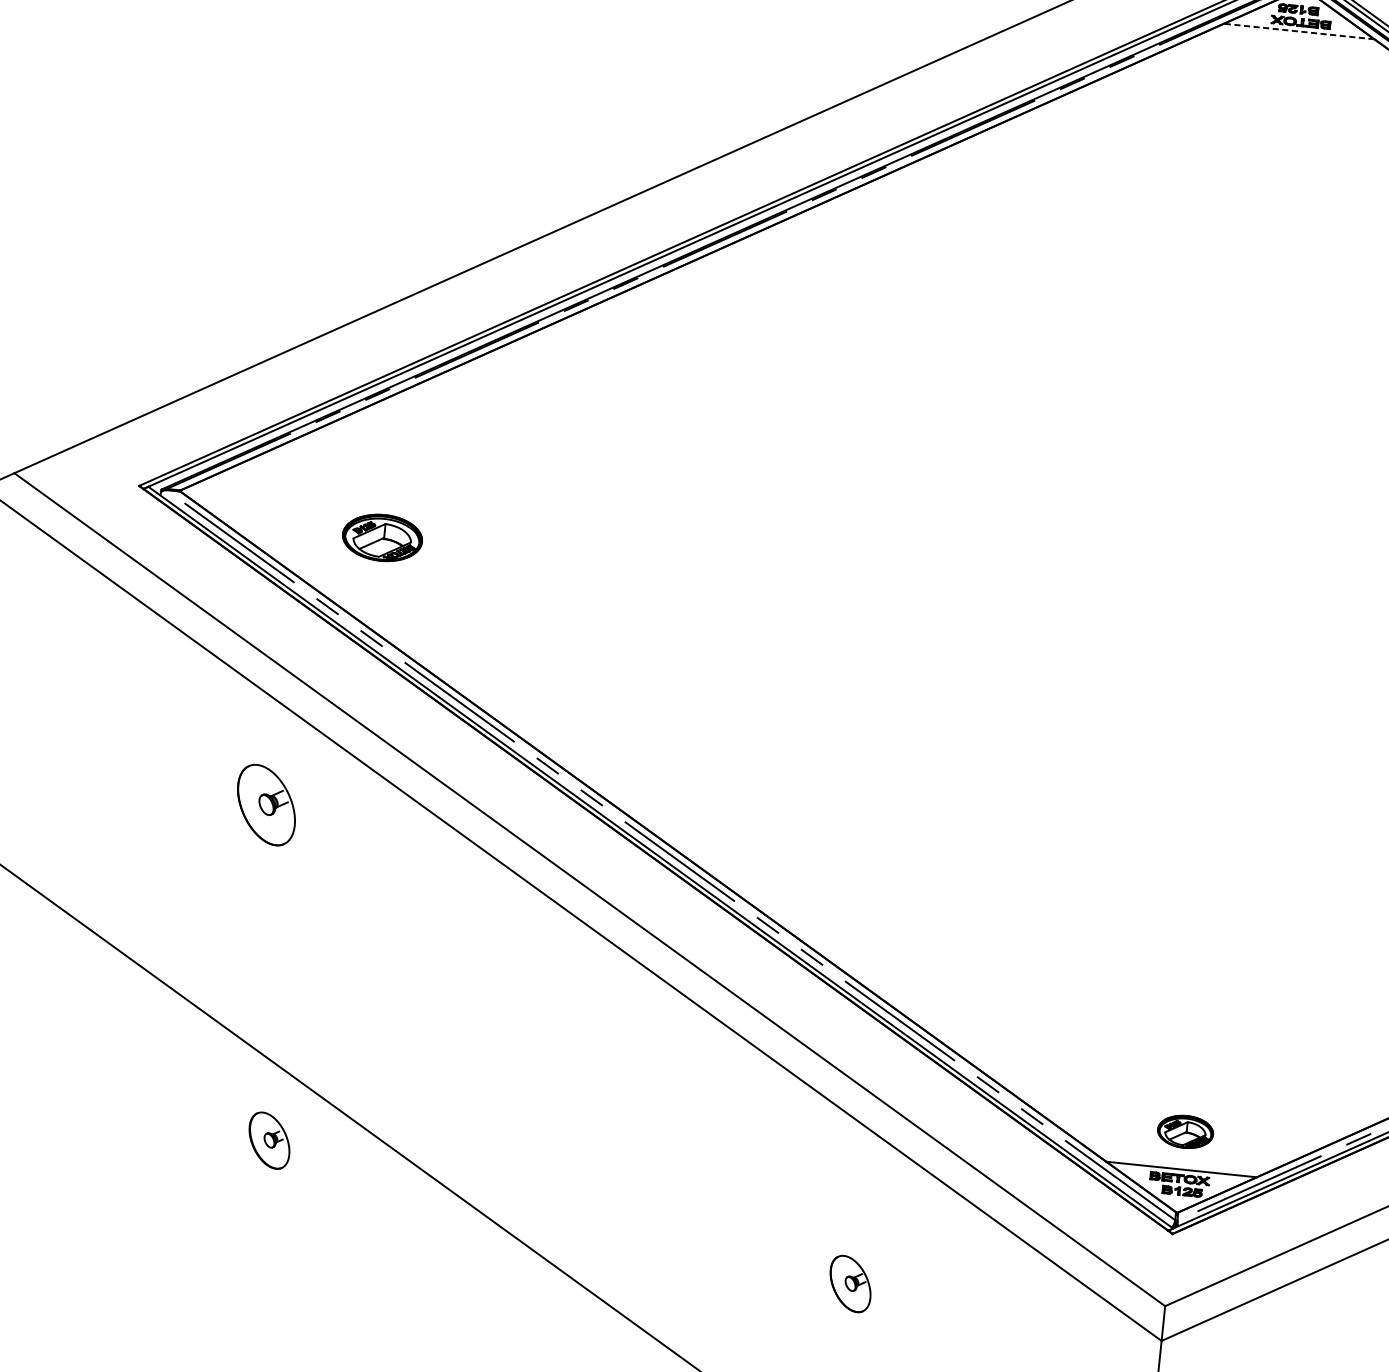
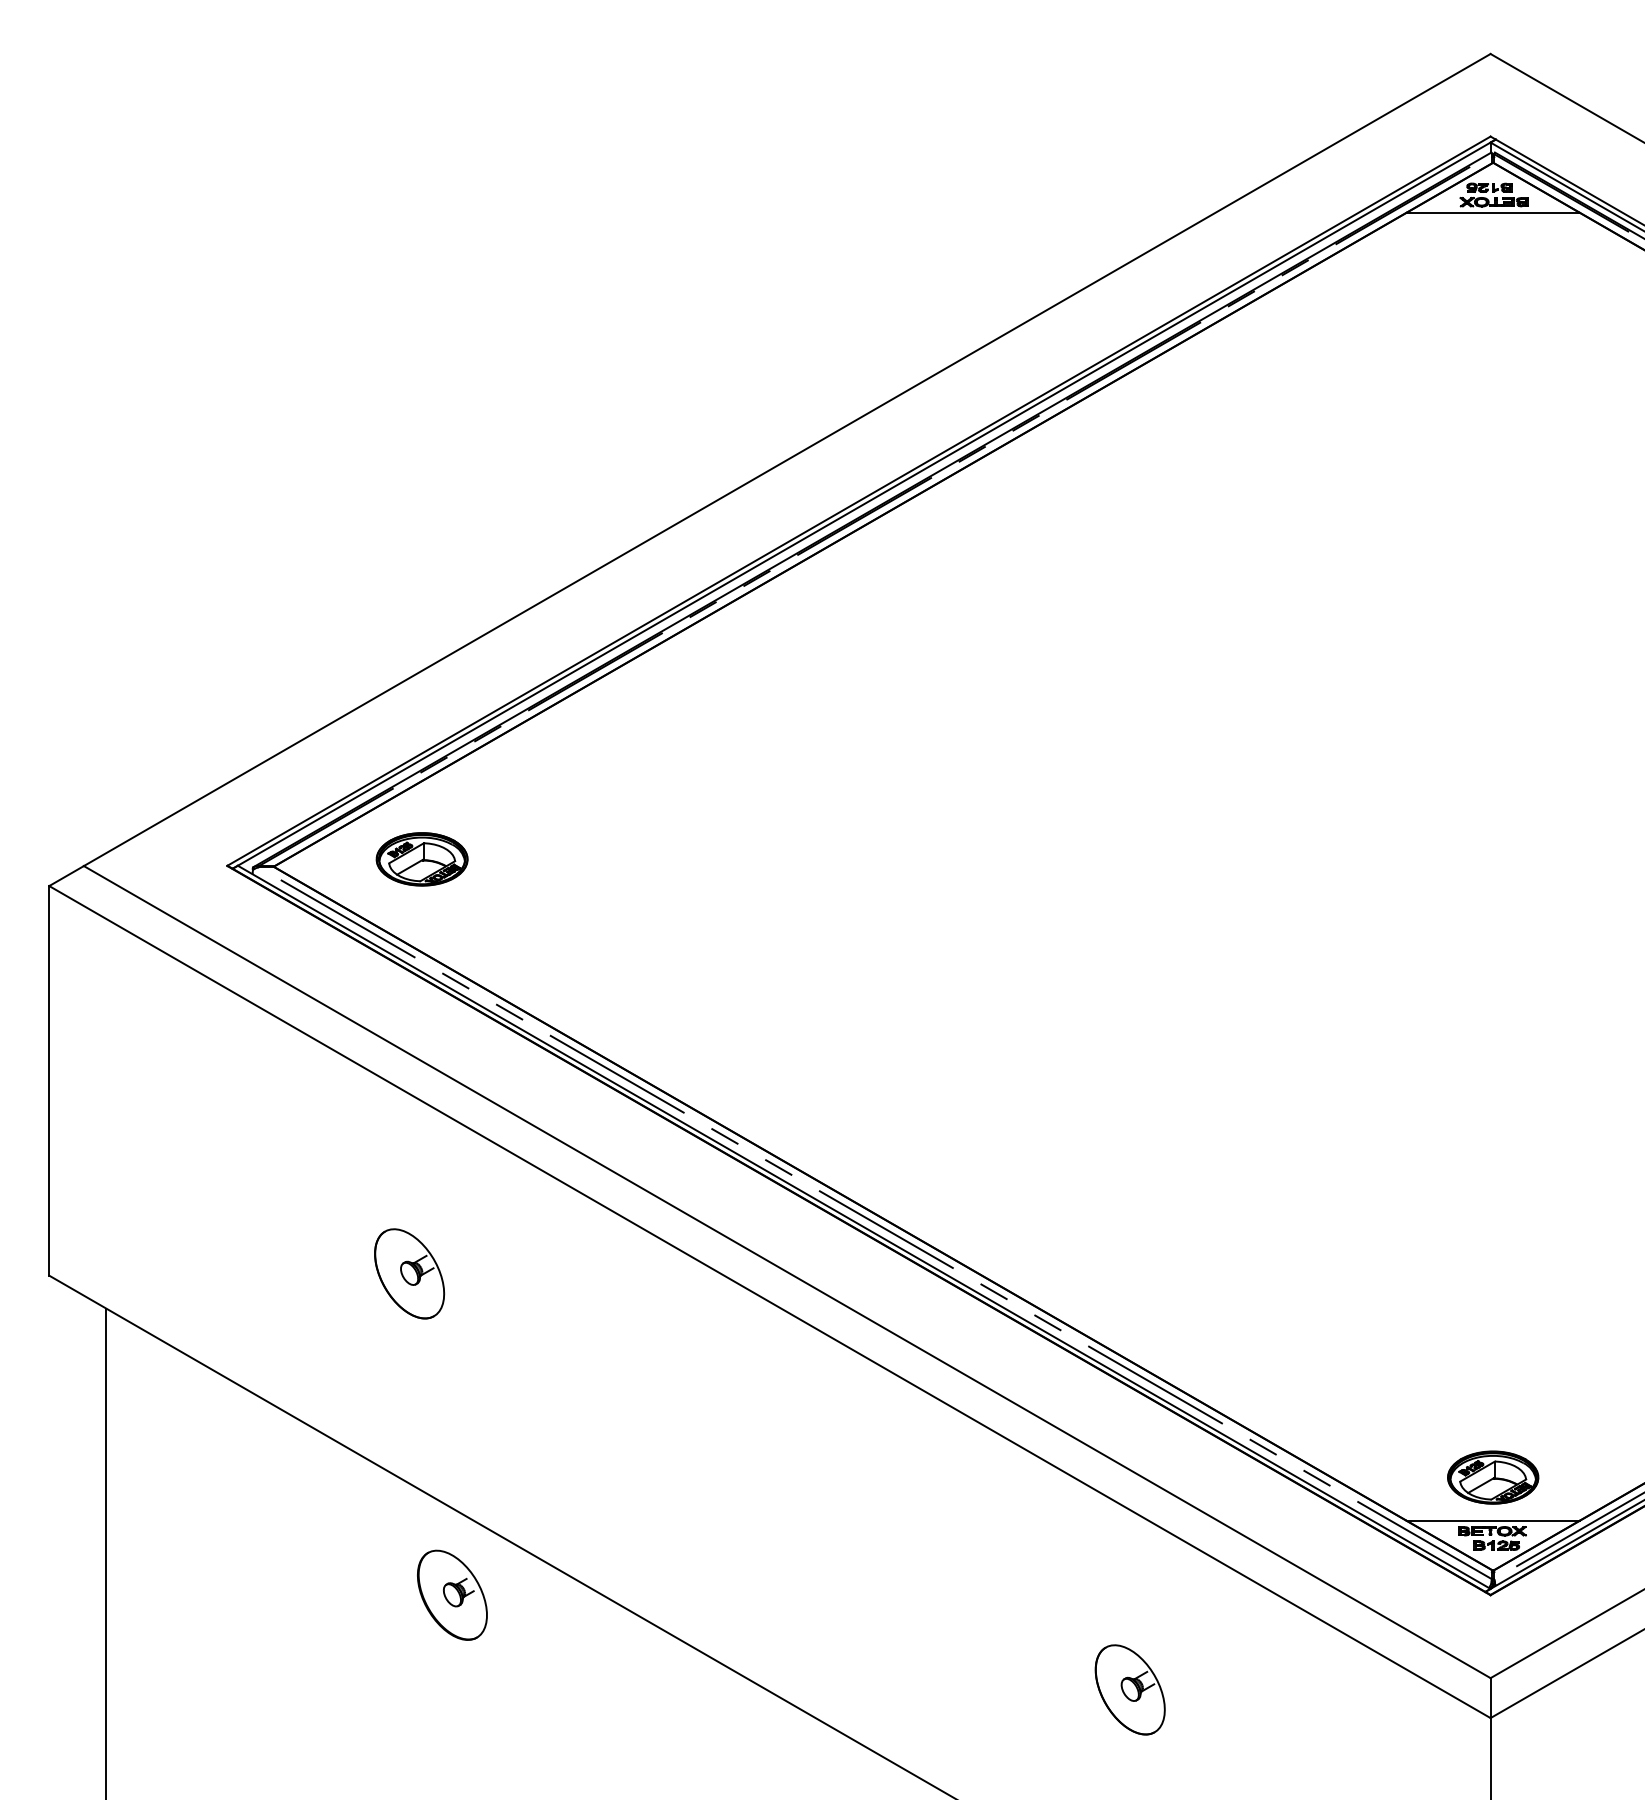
line: (1299, 31) -> (1493, 212), dashed -> solid
part: (381, 537) -> (421, 859), moved
part: (266, 804) -> (409, 1273), moved
part: (1185, 1131) -> (1493, 1477), size x1.43
part: (269, 1140) -> (452, 1594), size x1.43
part: (850, 1283) -> (1129, 1689), size x1.43

